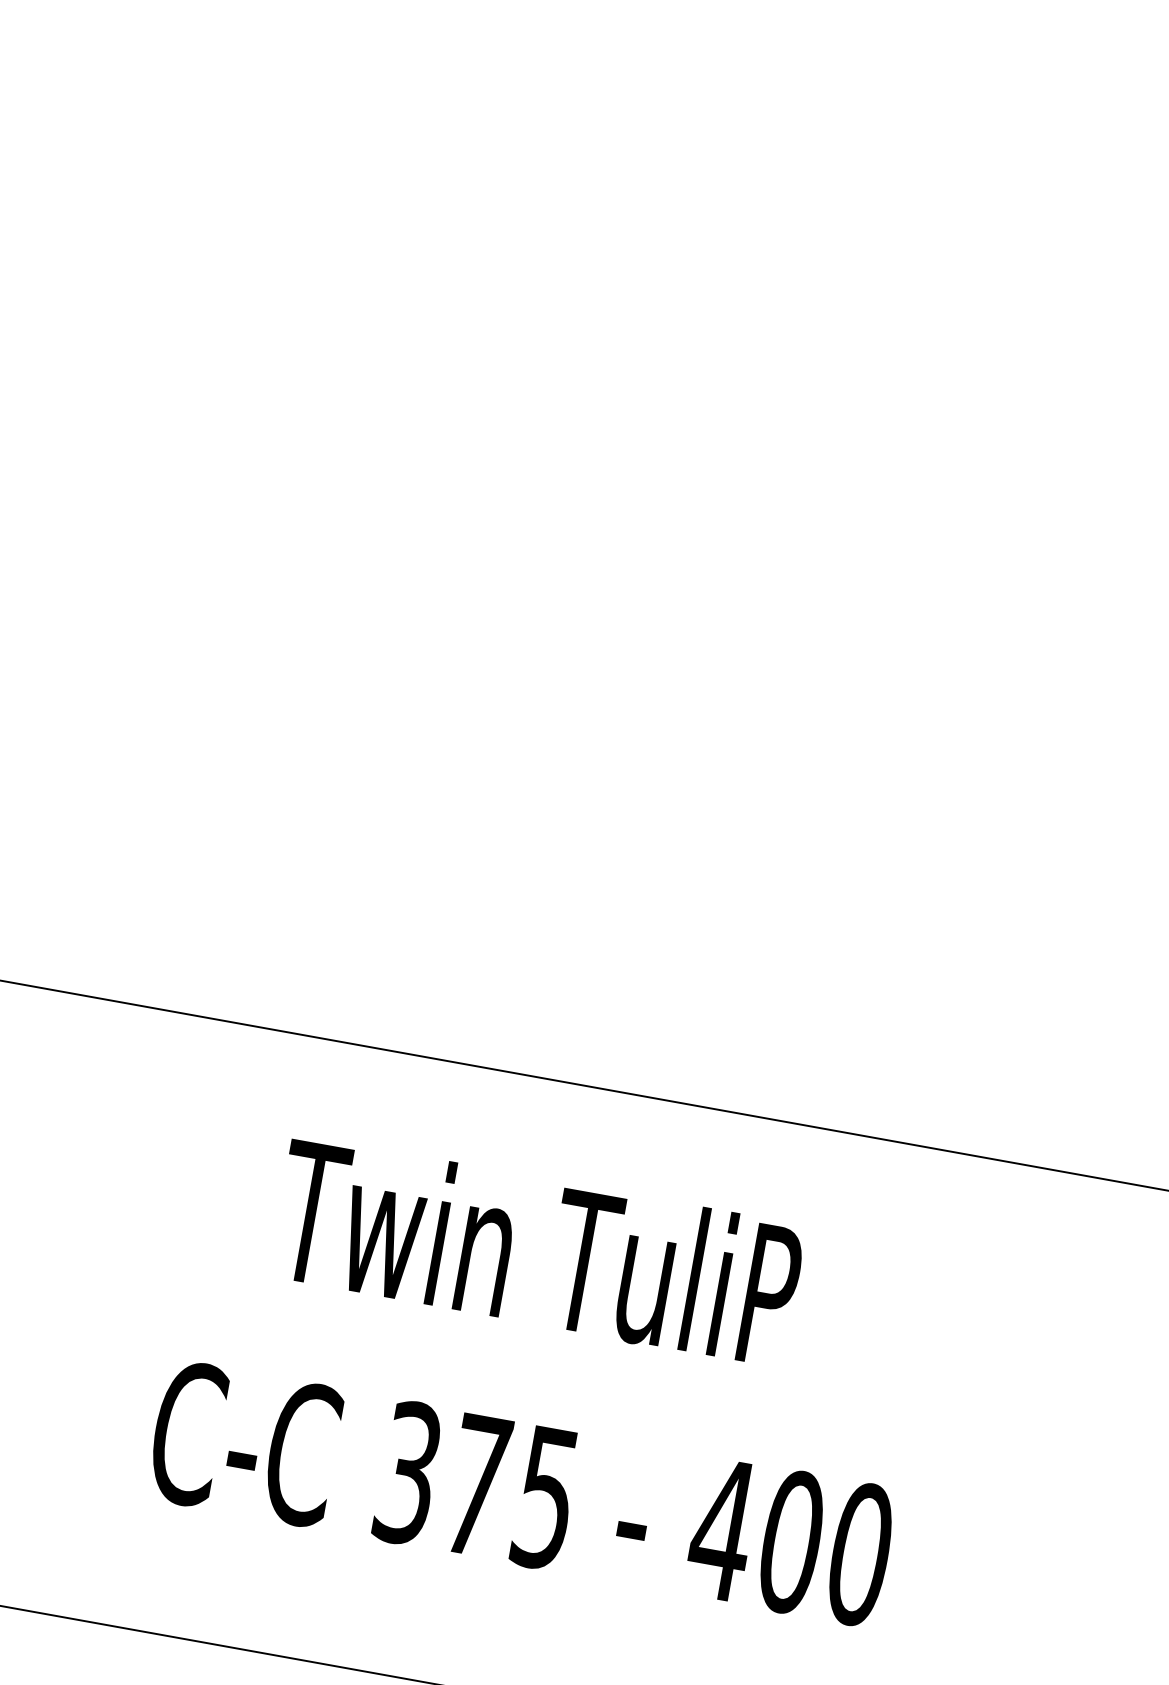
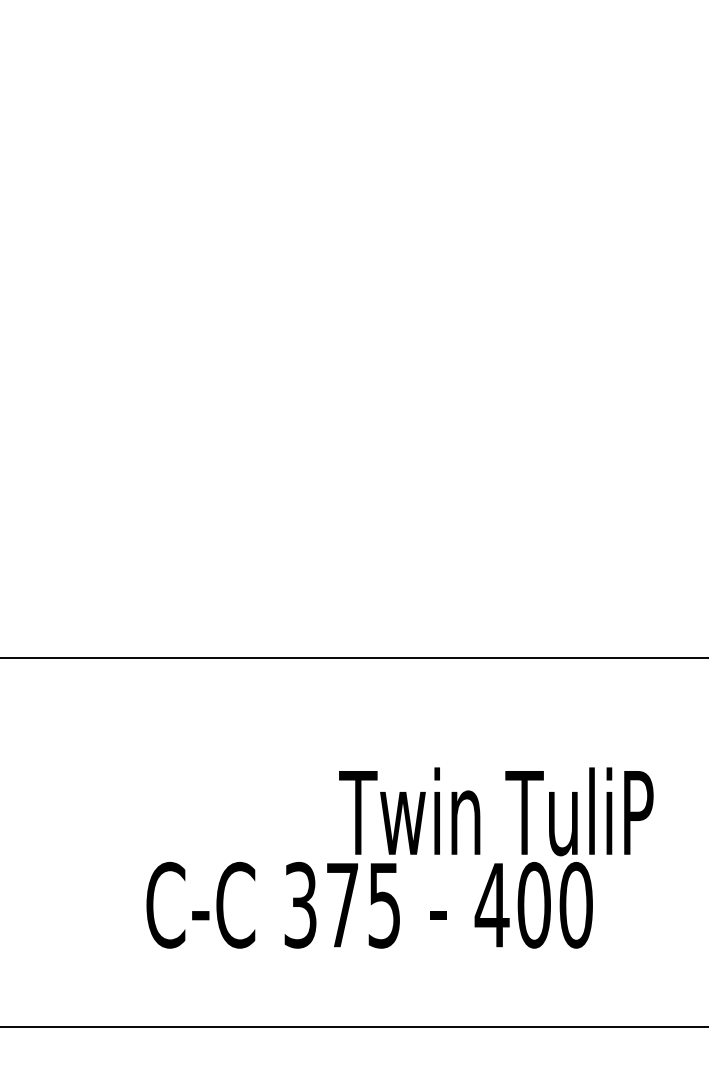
text: (537, 1251) -> (496, 811), moved

